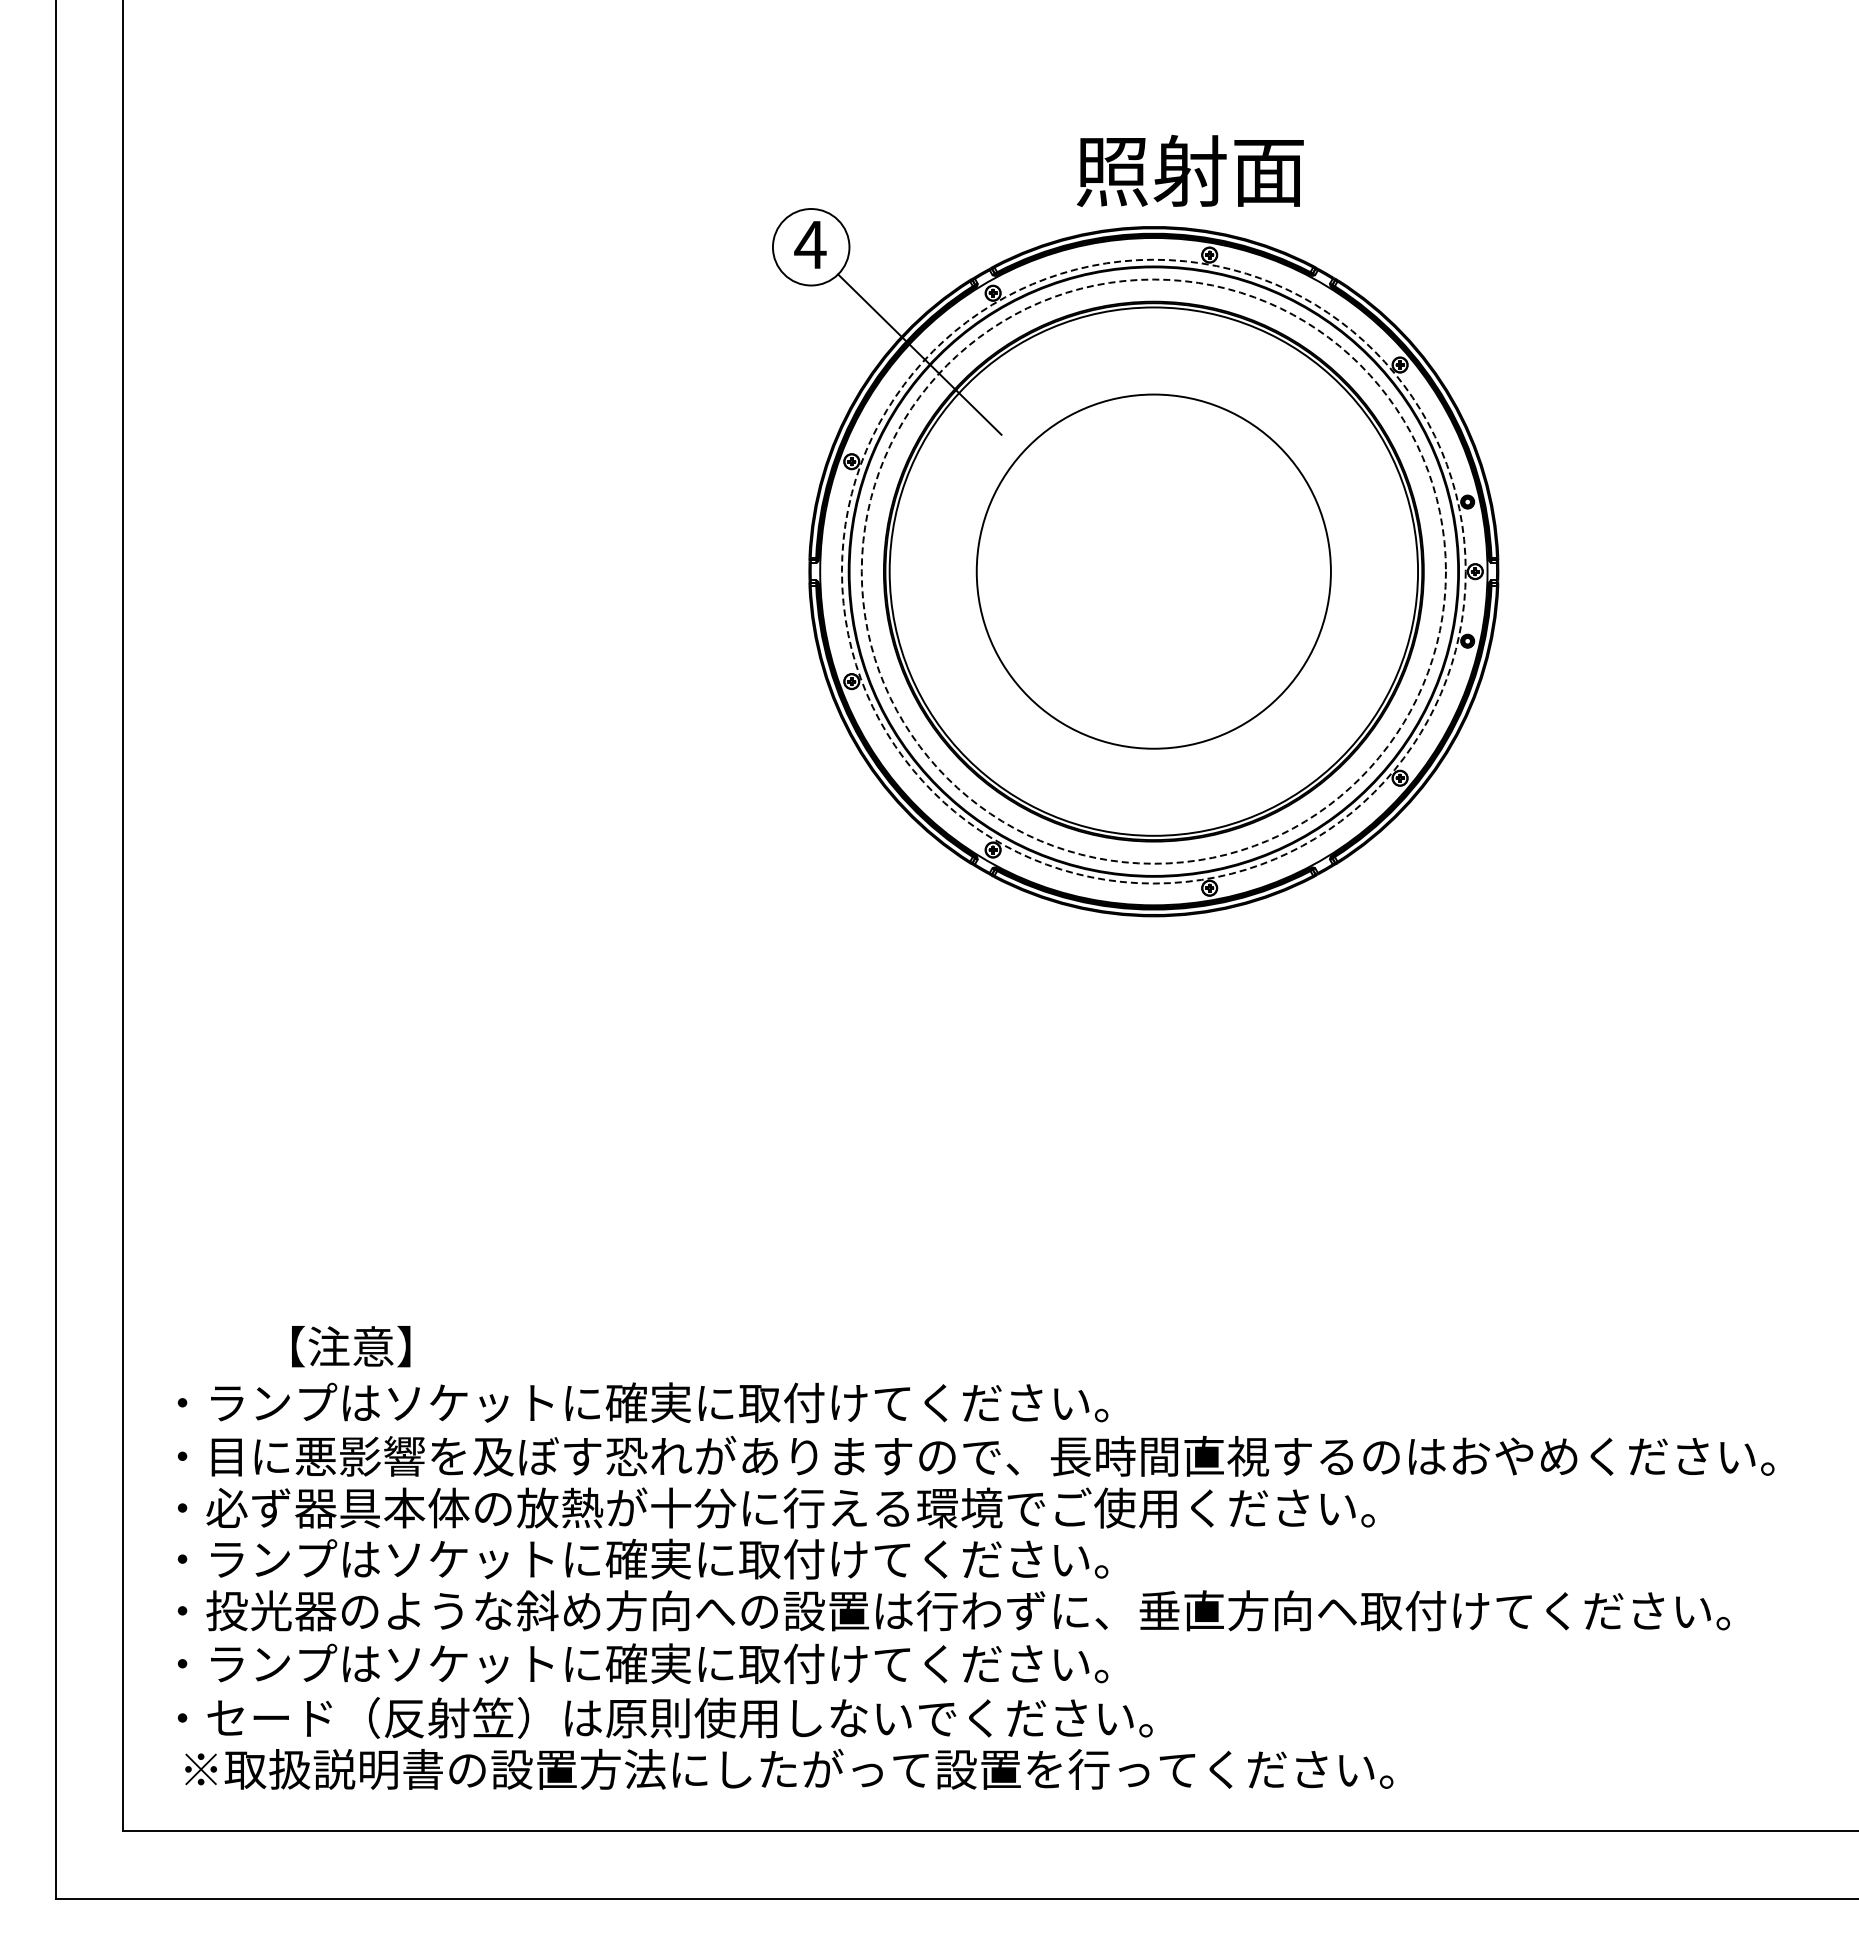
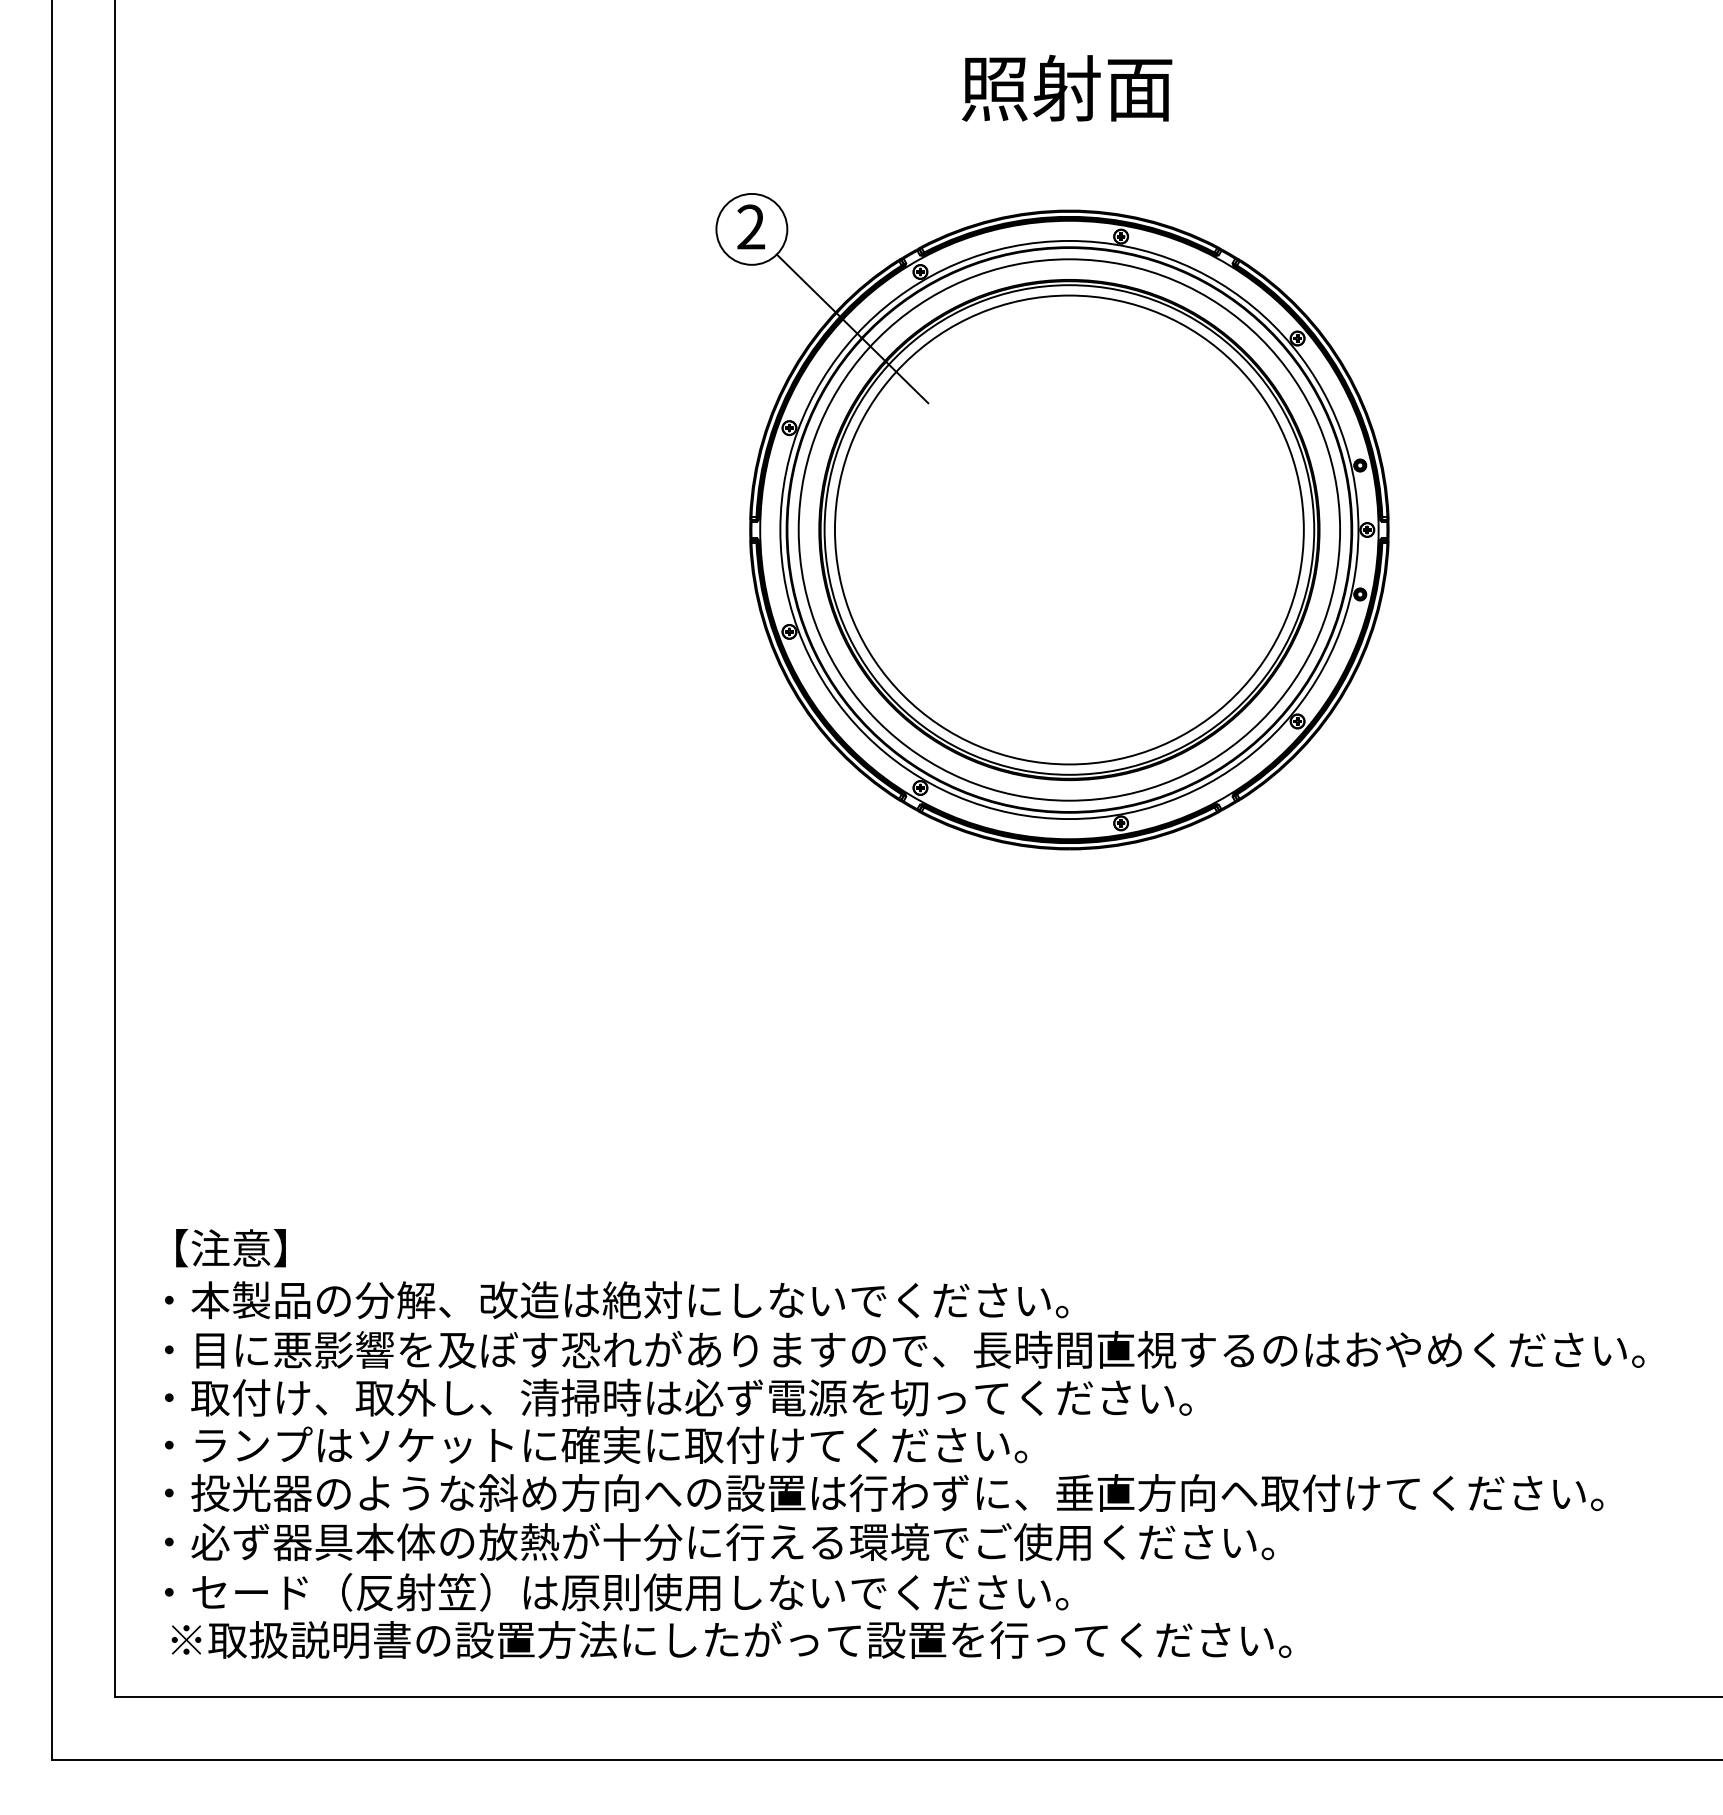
text: (1189, 170) -> (1066, 87), moved
text: (810, 244) -> (751, 226), 4 -> 2
circle: (1153, 571) -> (1069, 529), dashed -> solid
circle: (1153, 571) -> (1069, 529), dashed -> solid
circle: (1153, 571) -> (1069, 529), size x1.43
text: (351, 1346) -> (231, 1248), moved
text: (679, 1402) -> (629, 1299), ・ランプはソケットに確実に取付けてください。 -> ・本製品の分解、改造は絶対にしないでください。
text: (790, 1507) -> (732, 1397), ・必ず器具本体の放熱が十分に行える環境でご使用ください。 -> ・取付け、取外し、清掃時は必ず電源を切ってください。
text: (790, 1663) -> (732, 1541), ・ランプはソケットに確実に取付けてください。 -> ・必ず器具本体の放熱が十分に行える環境でご使用ください。

